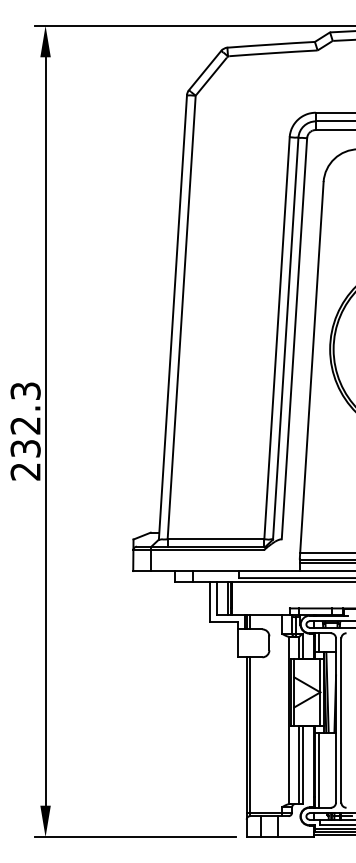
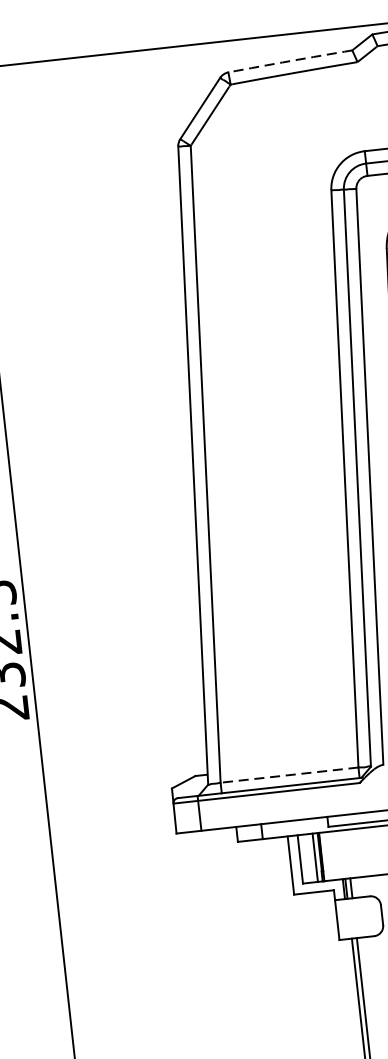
arc: (271, 44) -> (290, 60), solid -> dashed
line: (215, 539) -> (288, 775), solid -> dashed

